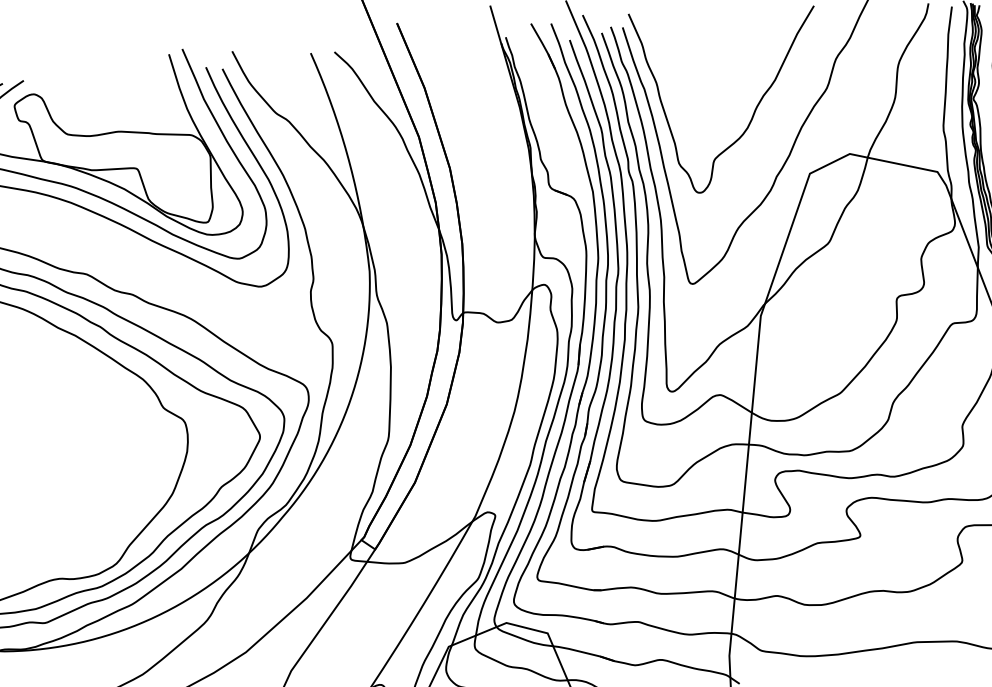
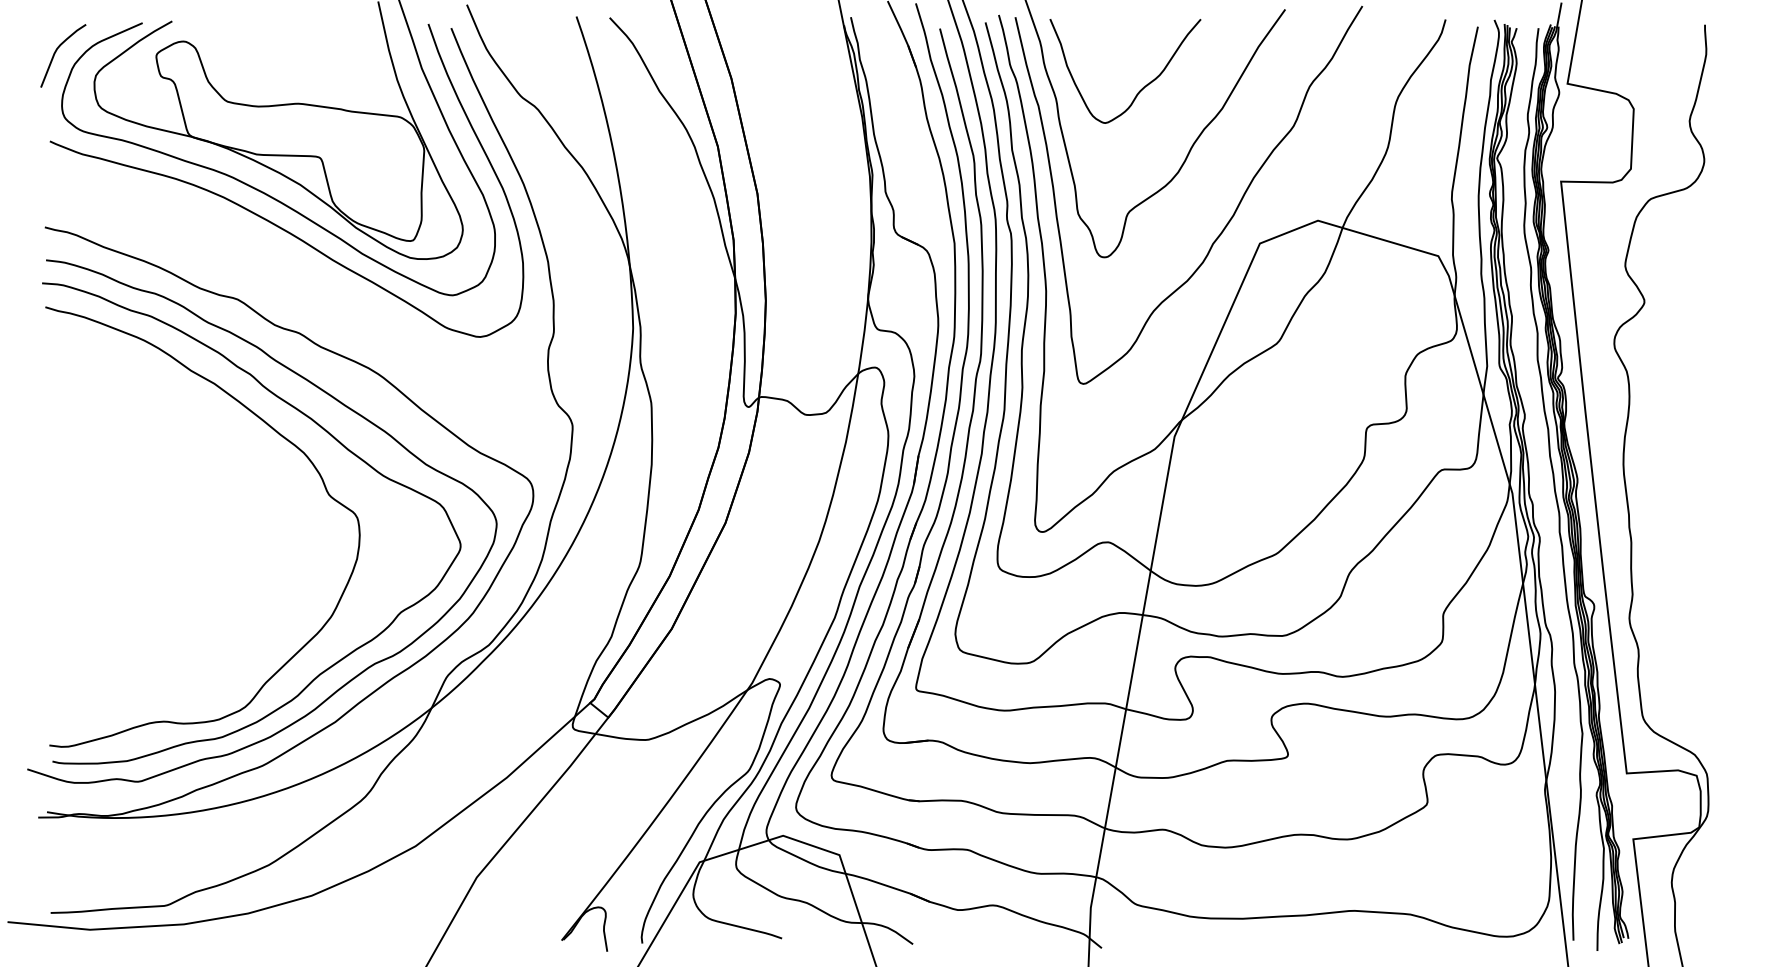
curve: (717, 69) -> (1142, 87), added

